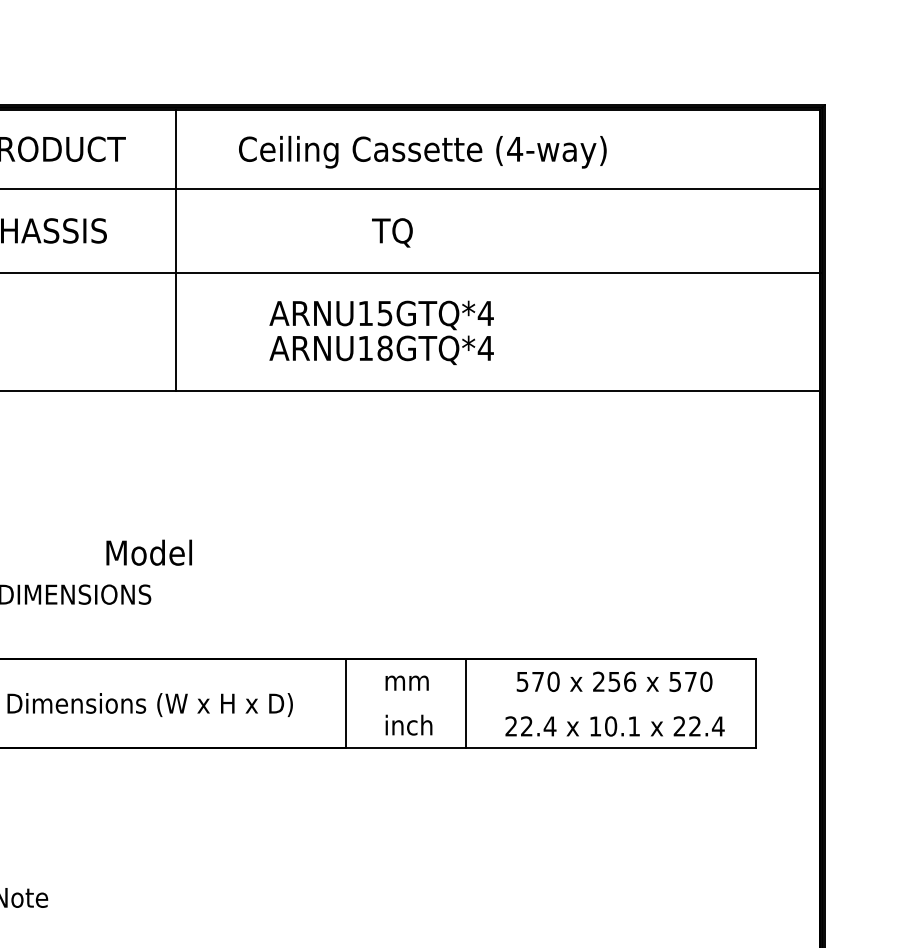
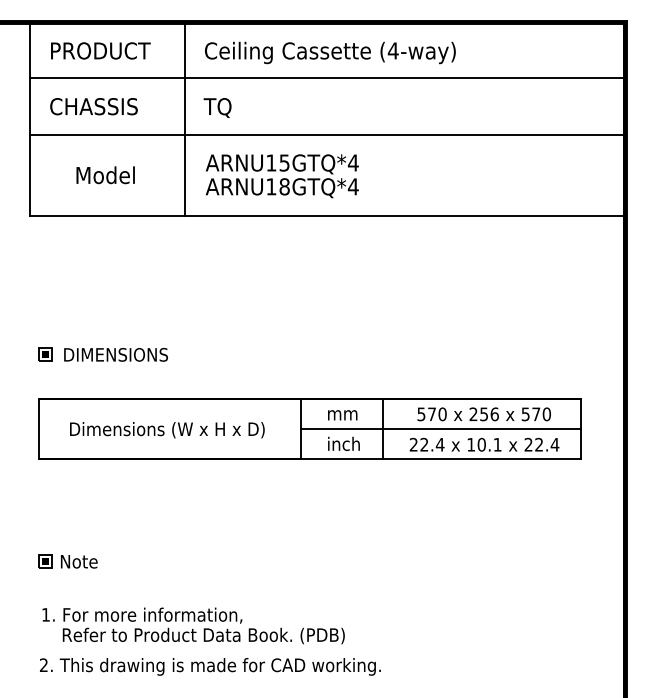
text: (422, 151) -> (330, 52), moved
text: (392, 232) -> (217, 107), moved
text: (380, 333) -> (281, 176), moved
text: (148, 553) -> (105, 175), moved
line: (550, 704) -> (440, 429), added

